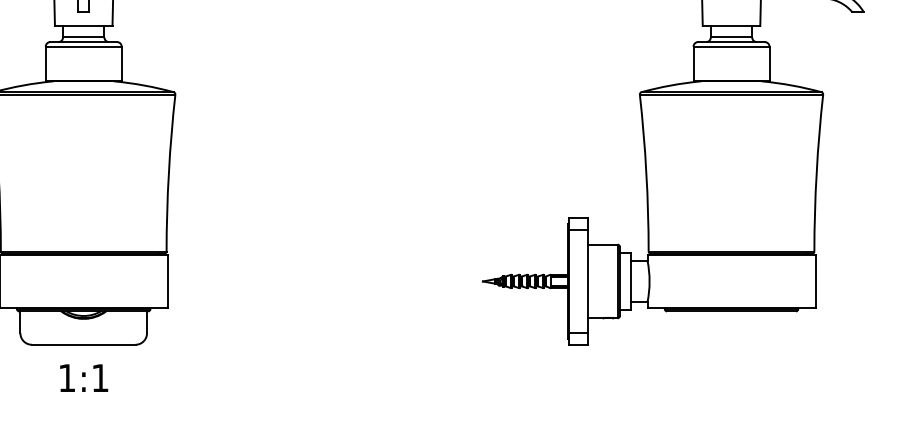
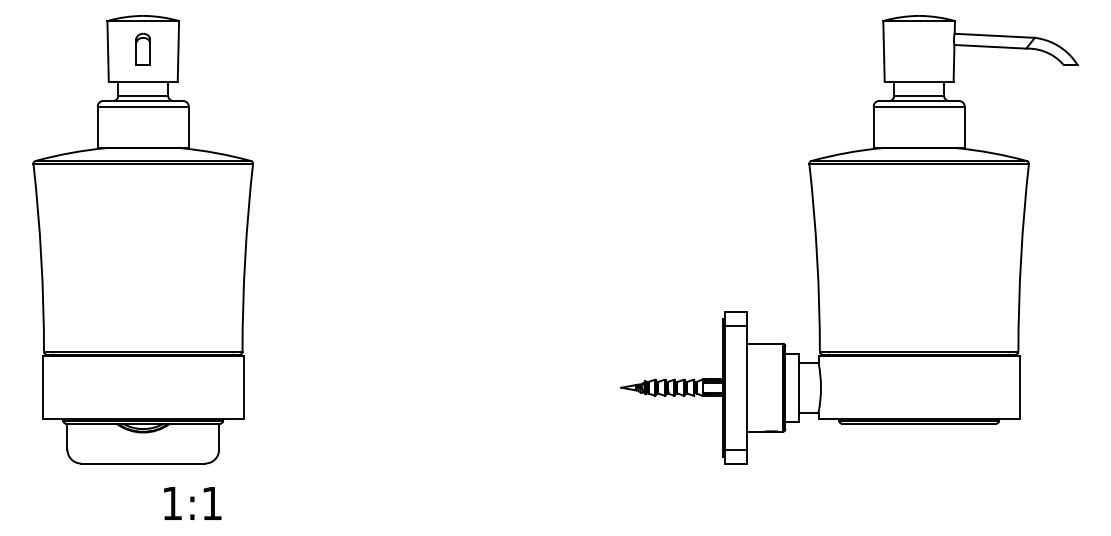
text: (83, 378) -> (192, 503), moved

